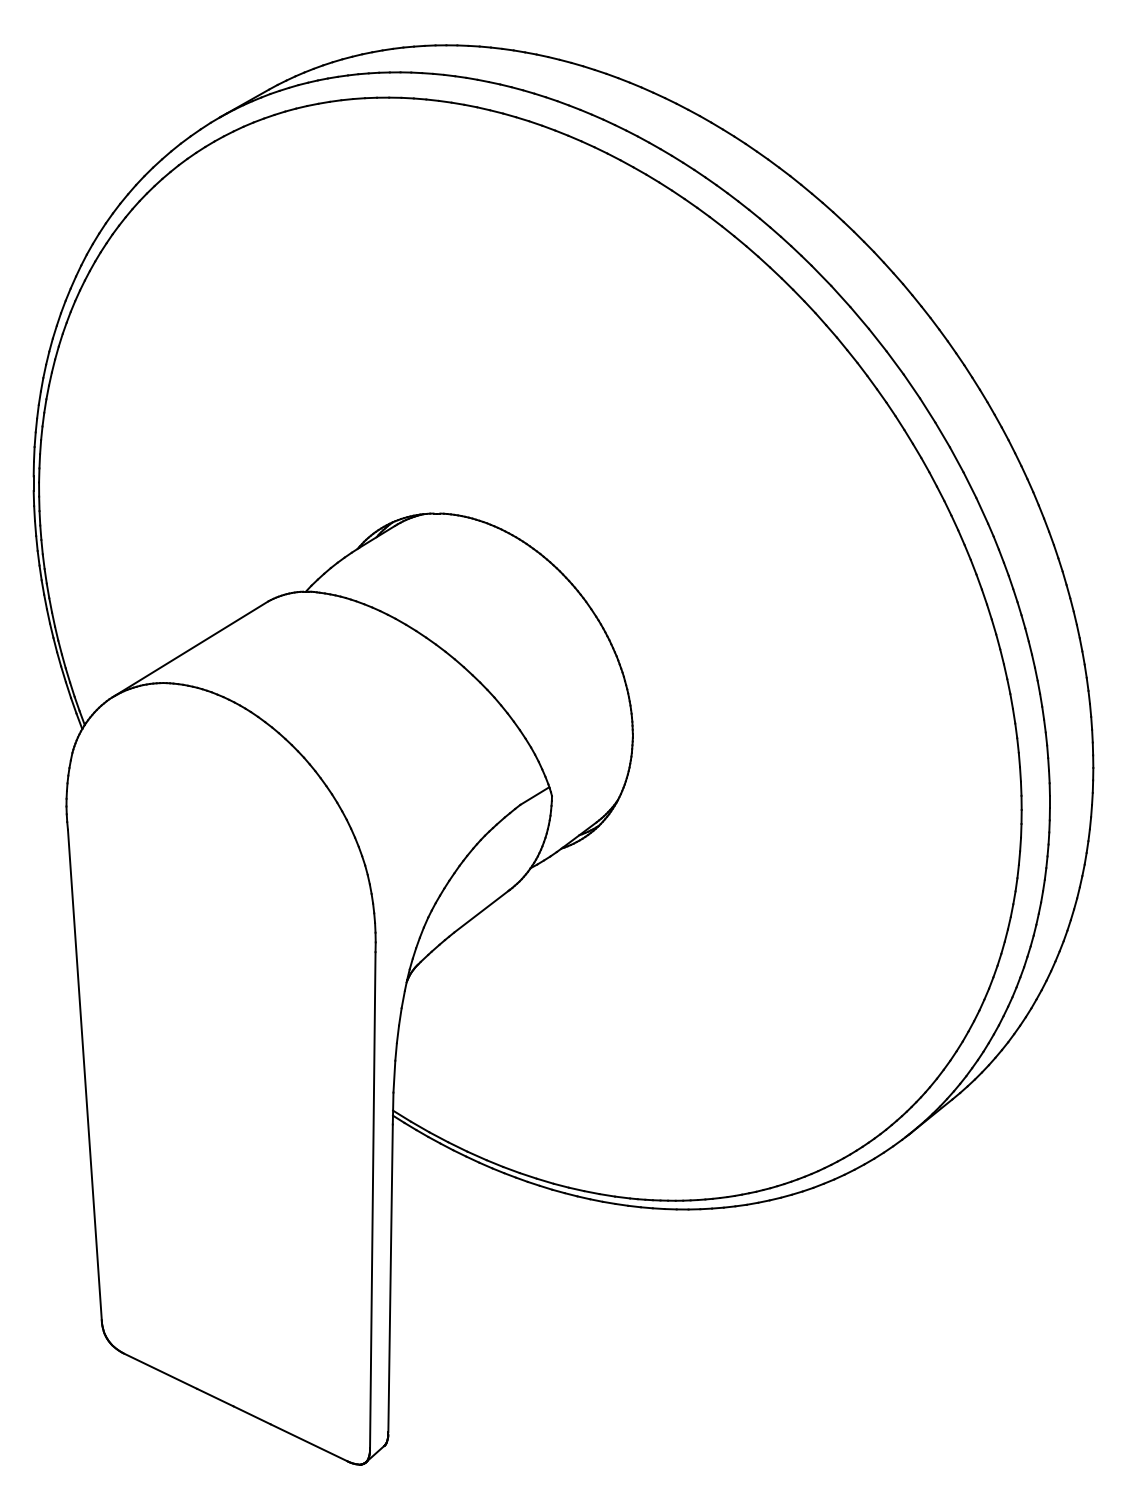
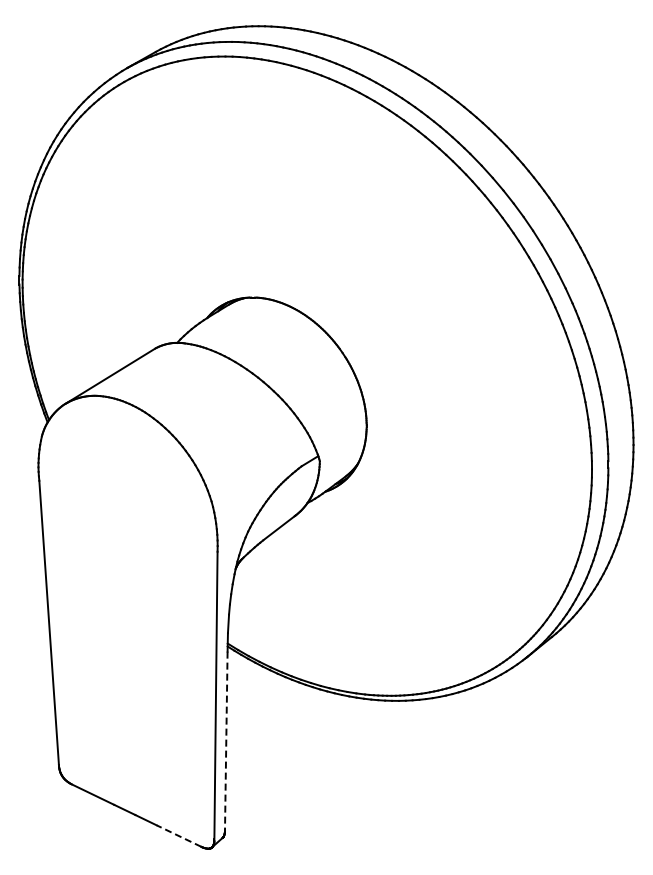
line: (390, 1279) -> (226, 741), solid -> dashed
line: (309, 1443) -> (179, 836), solid -> dashed

